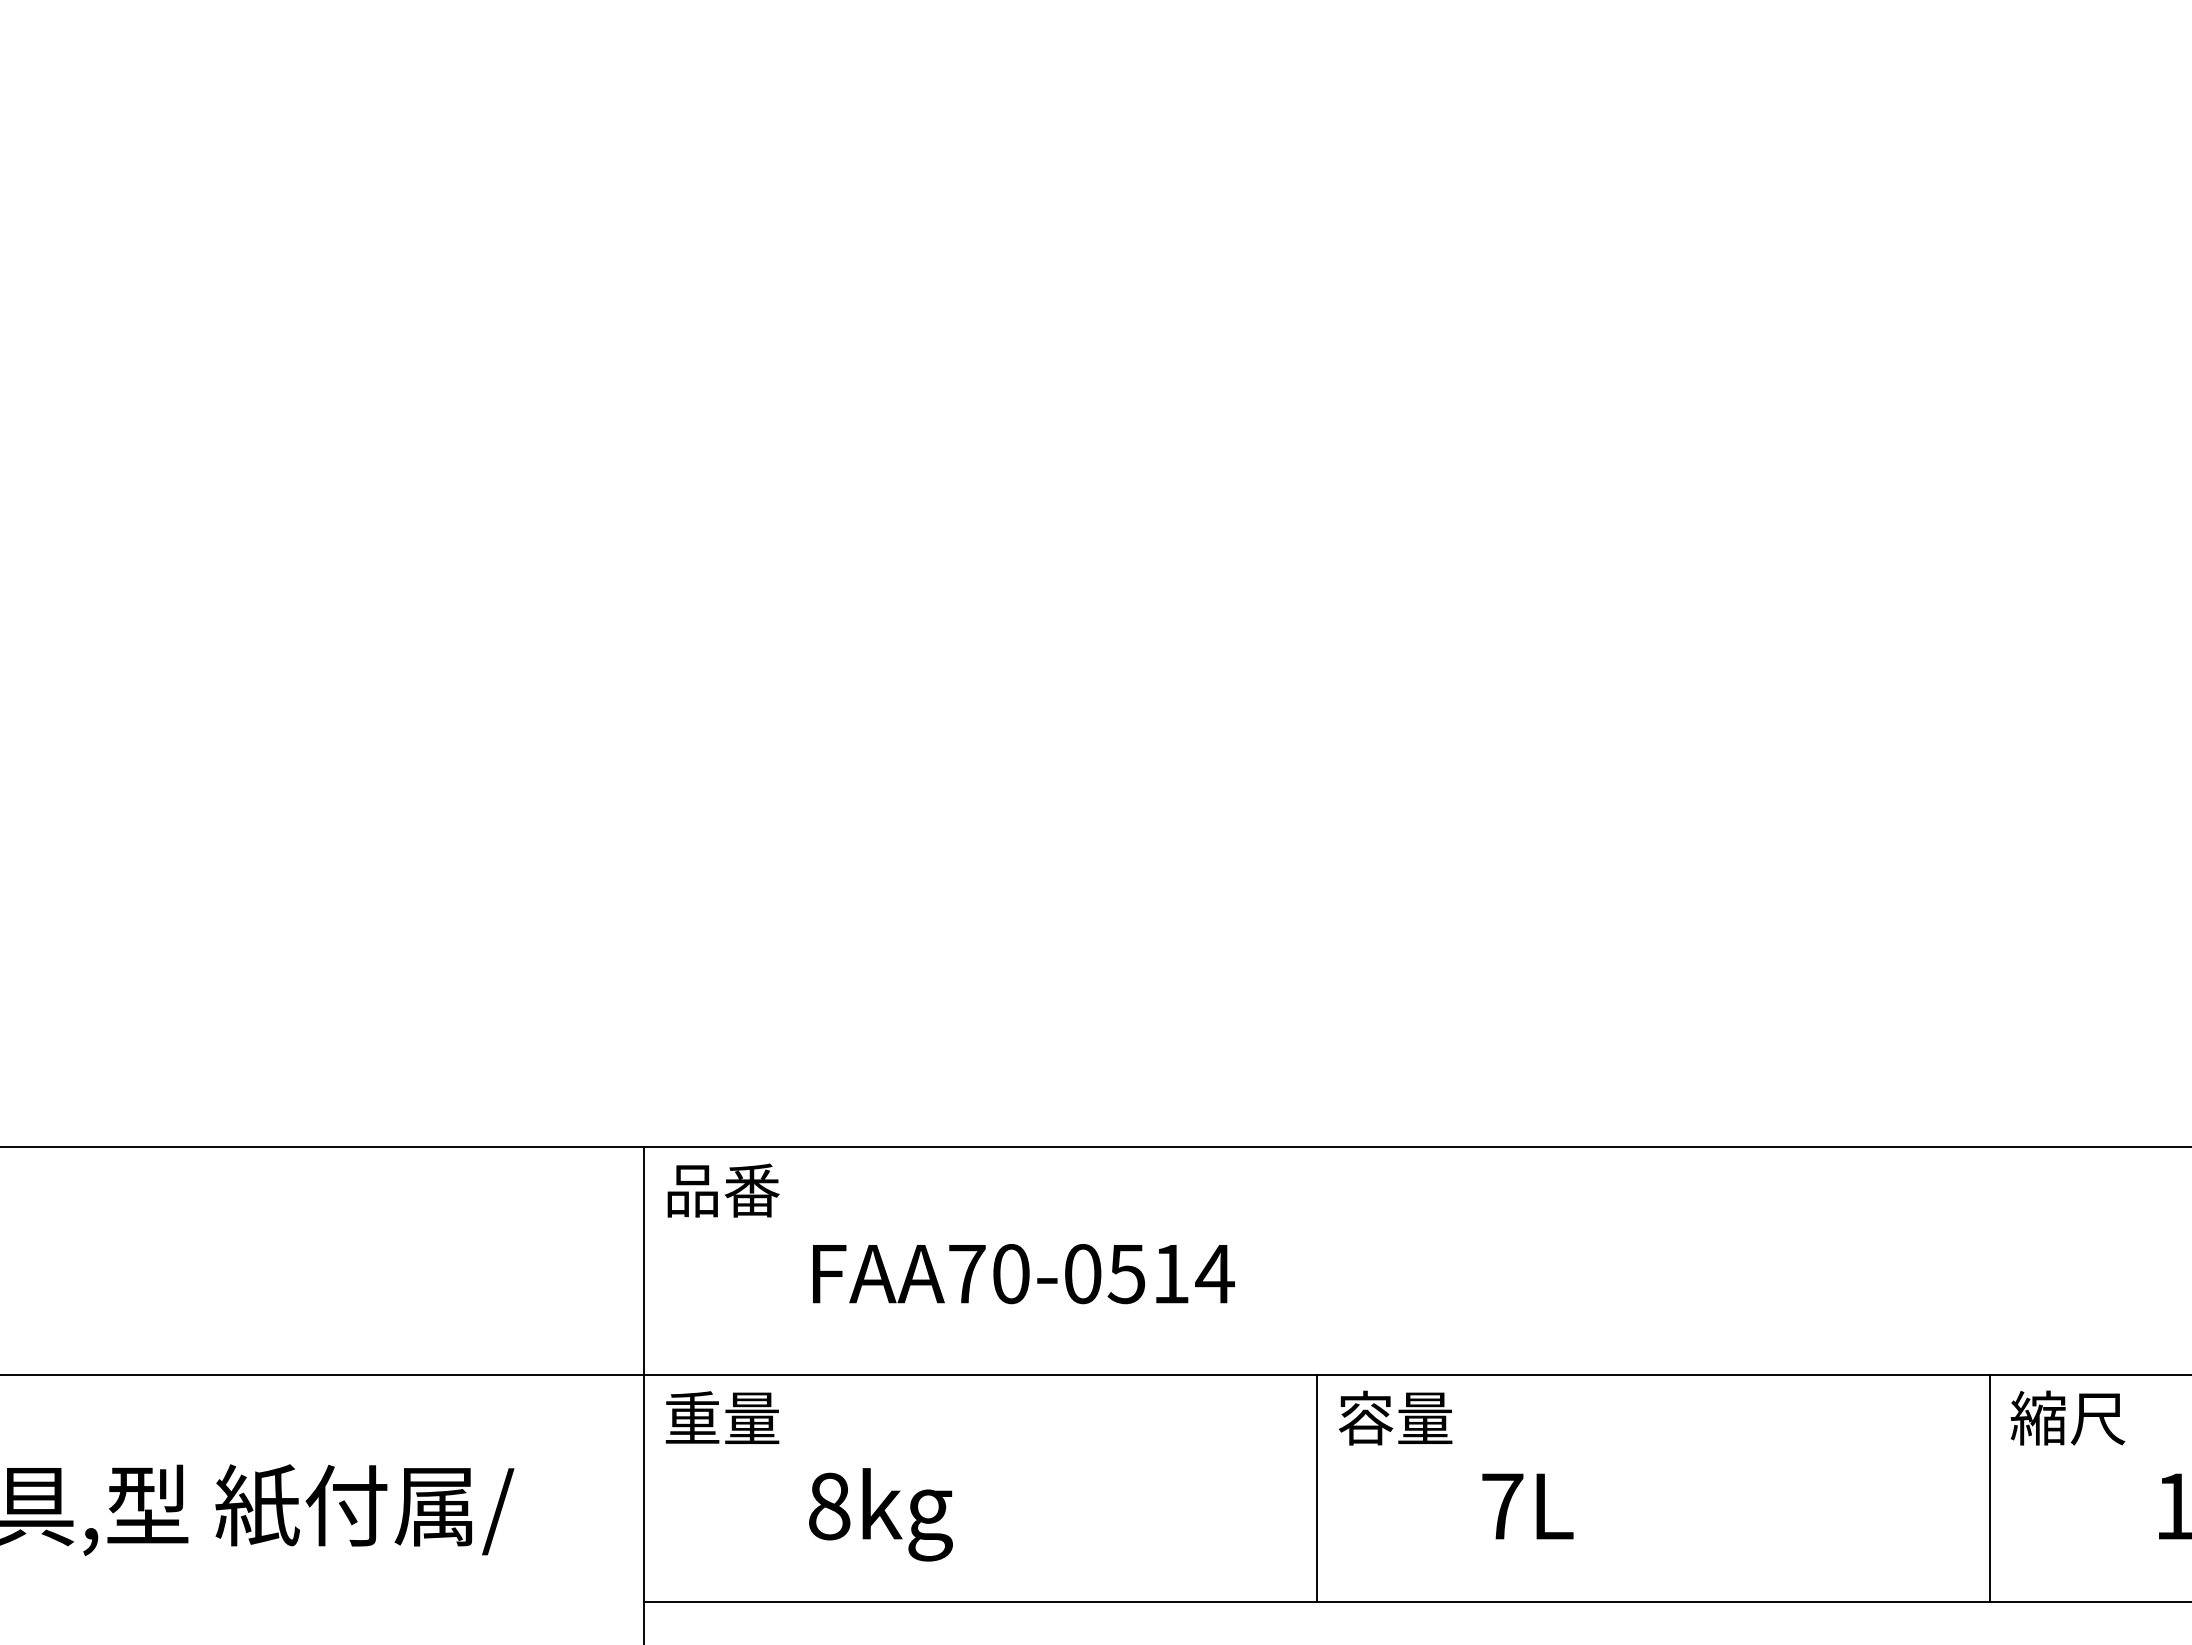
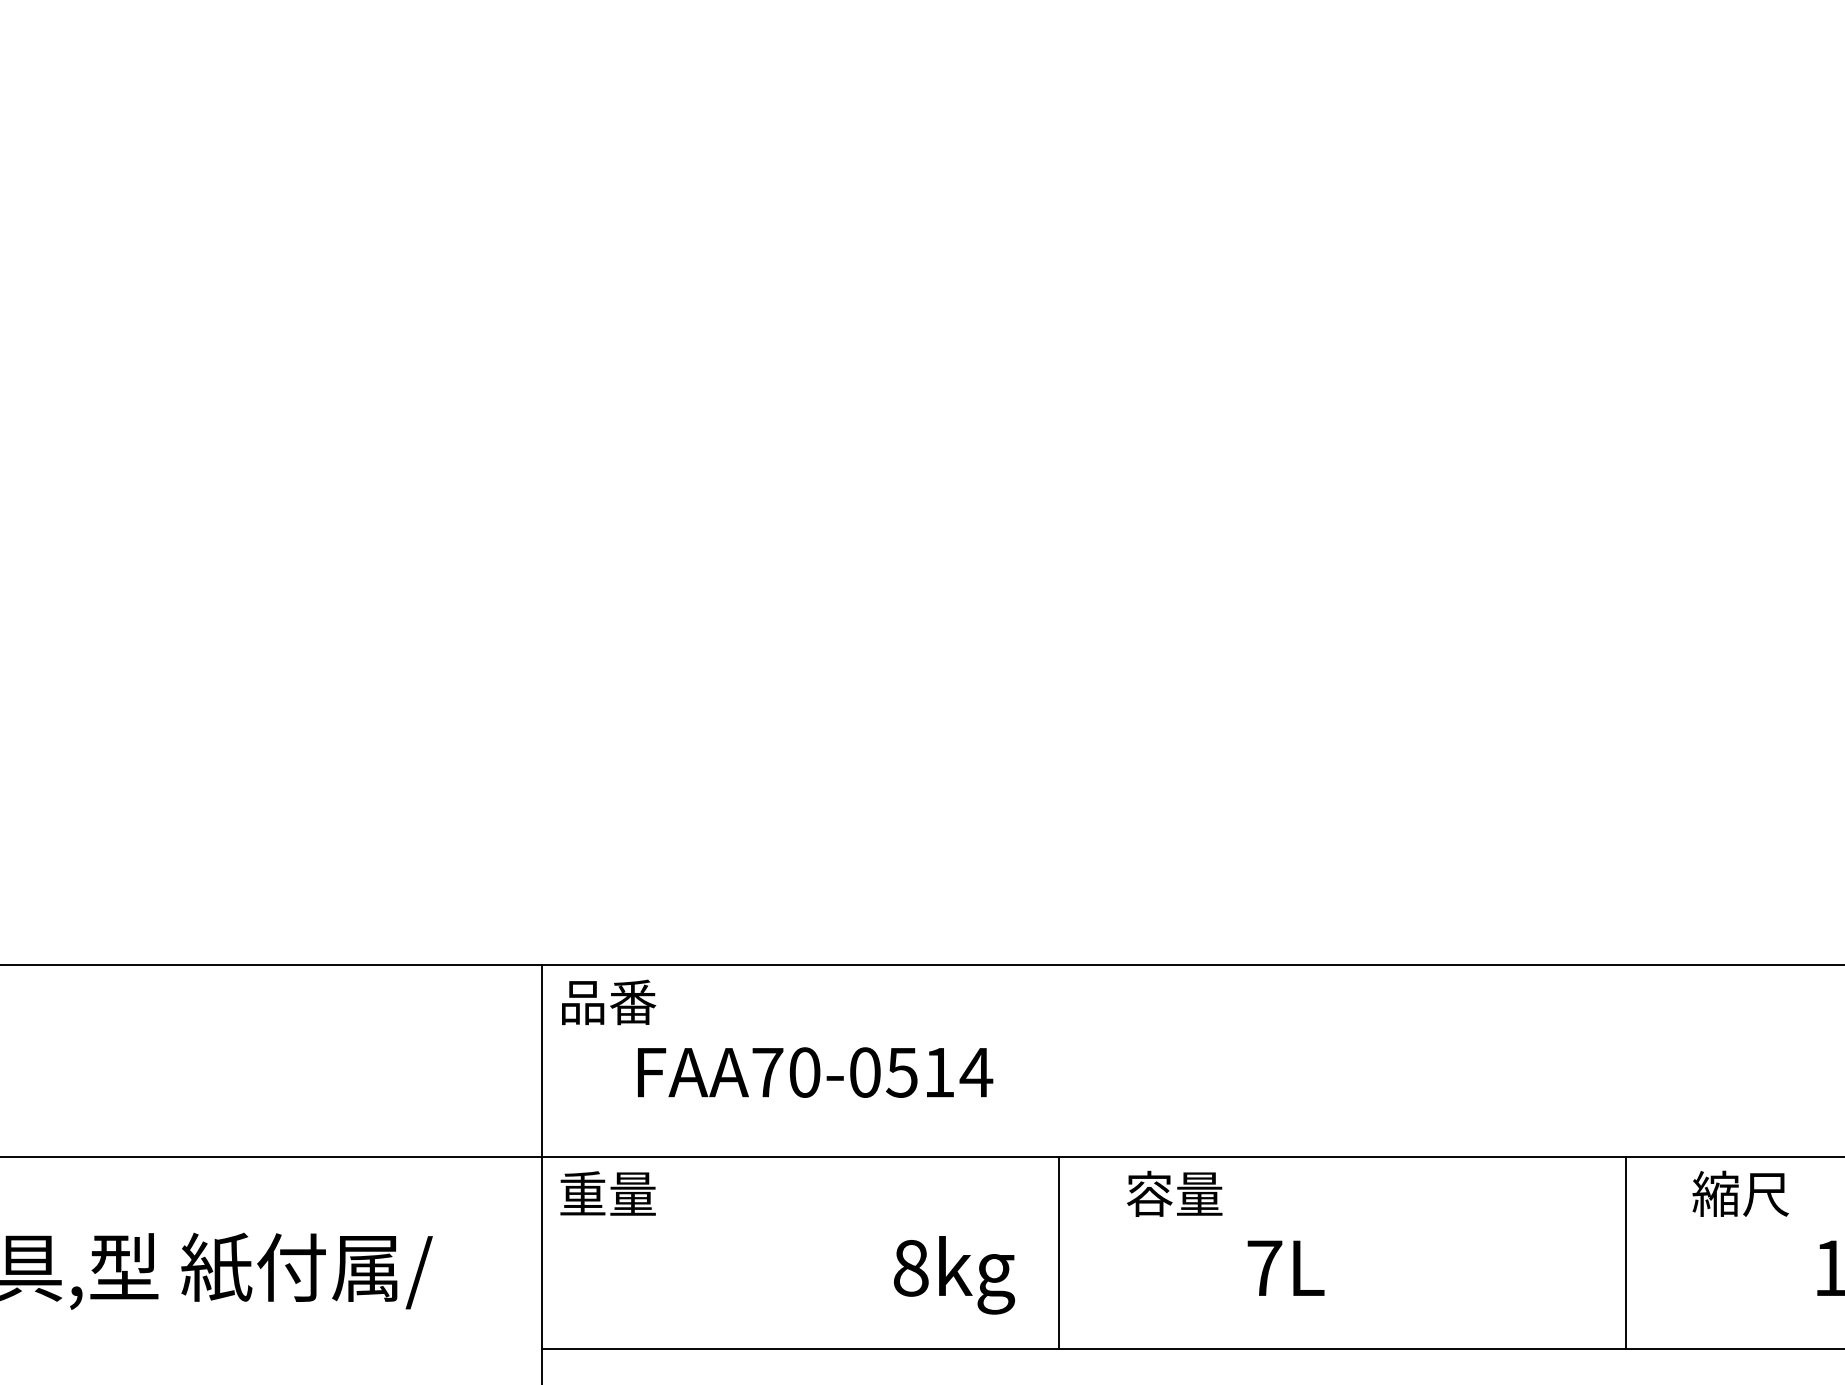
text: (1023, 1274) -> (815, 1072), moved
line: (1317, 1488) -> (1059, 1253), moved
line: (1990, 1488) -> (1625, 1253), moved
text: (880, 1514) -> (954, 1275), moved

